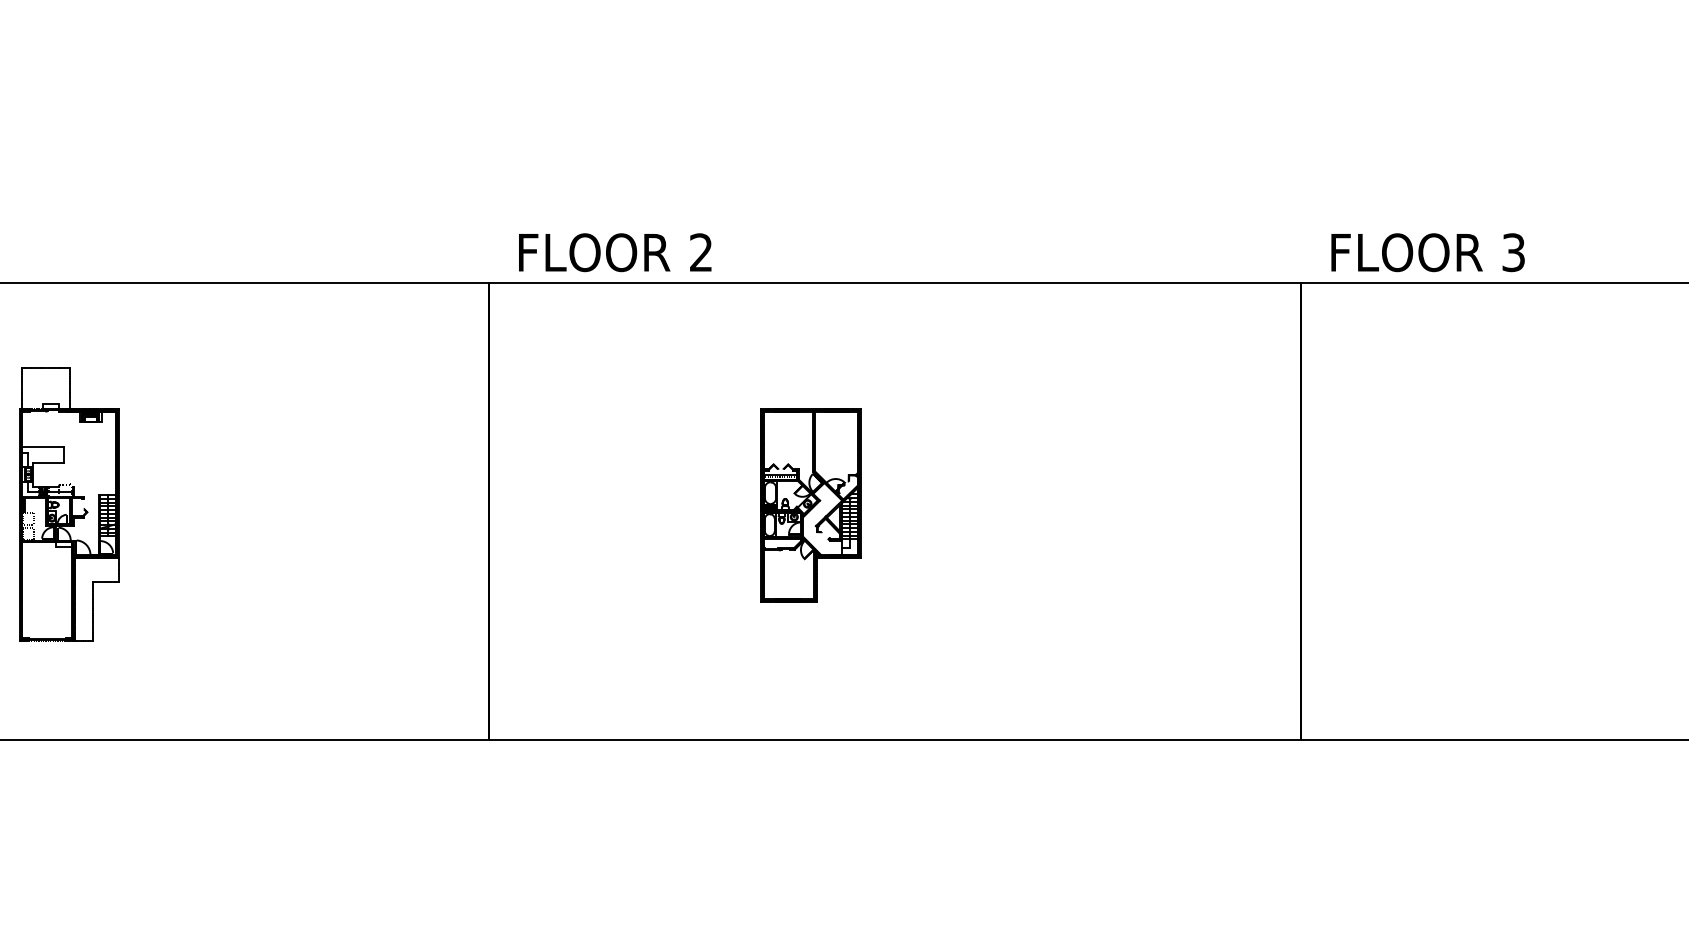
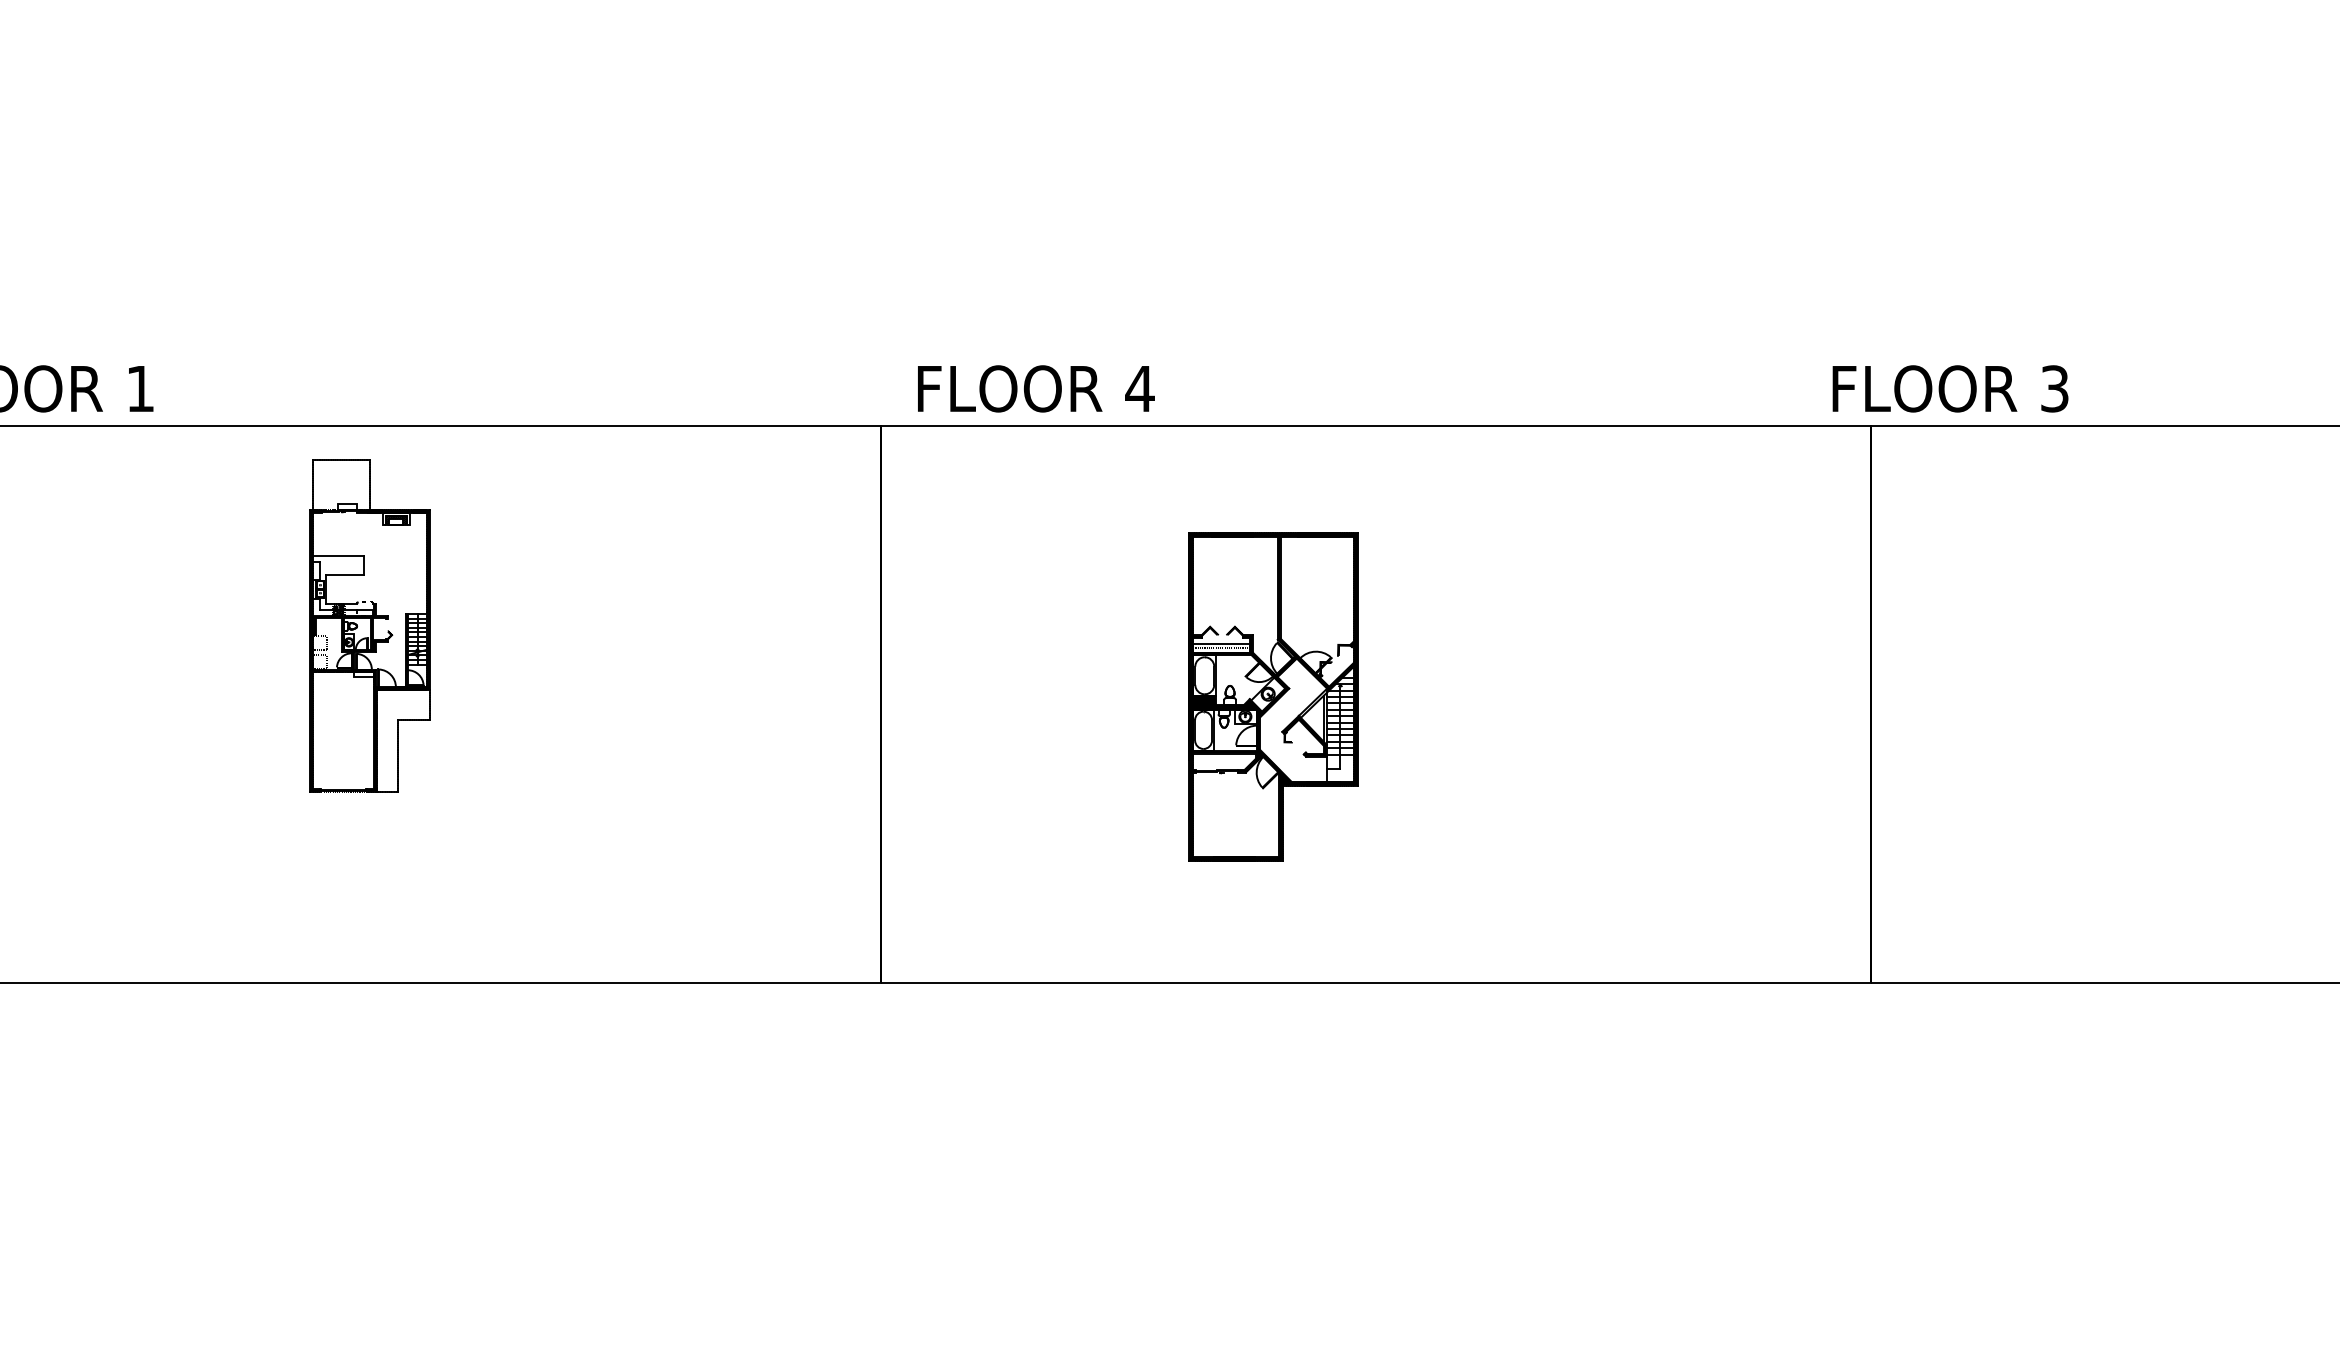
text: (700, 252) -> (1139, 388), 2 -> 4
text: (1428, 252) -> (1950, 388), moved
part: (68, 504) -> (369, 625), moved
part: (810, 505) -> (1273, 696), size x1.4

